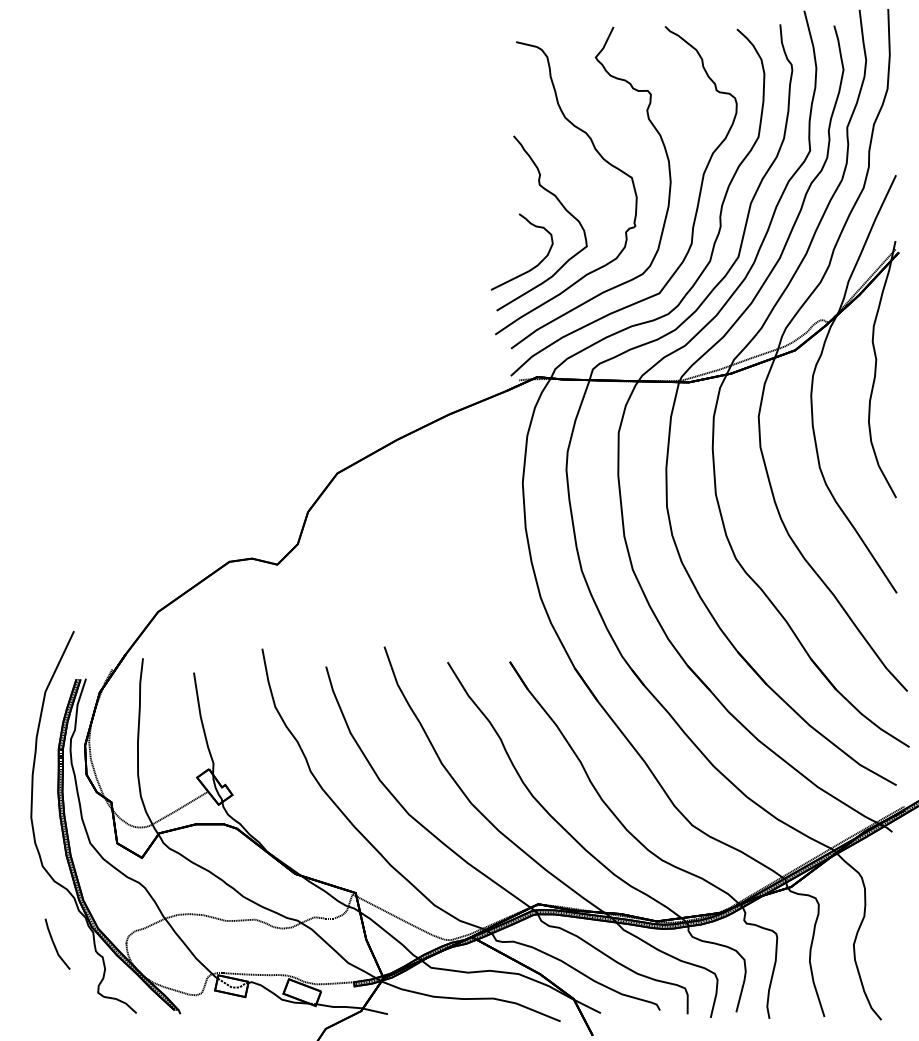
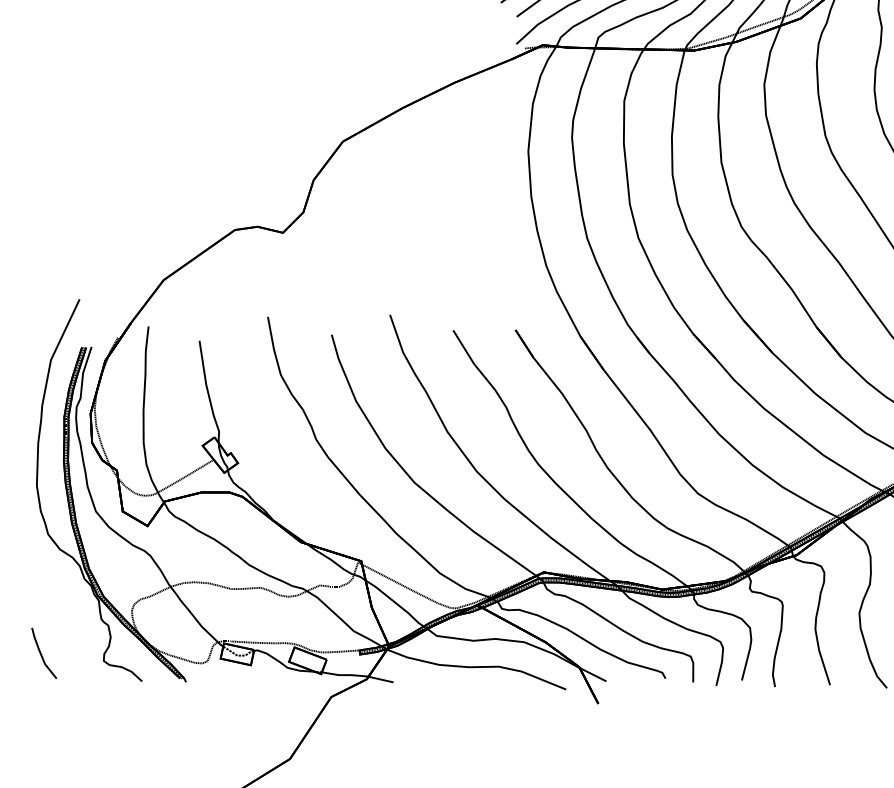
part: (57, 943) -> (44, 652), moved

